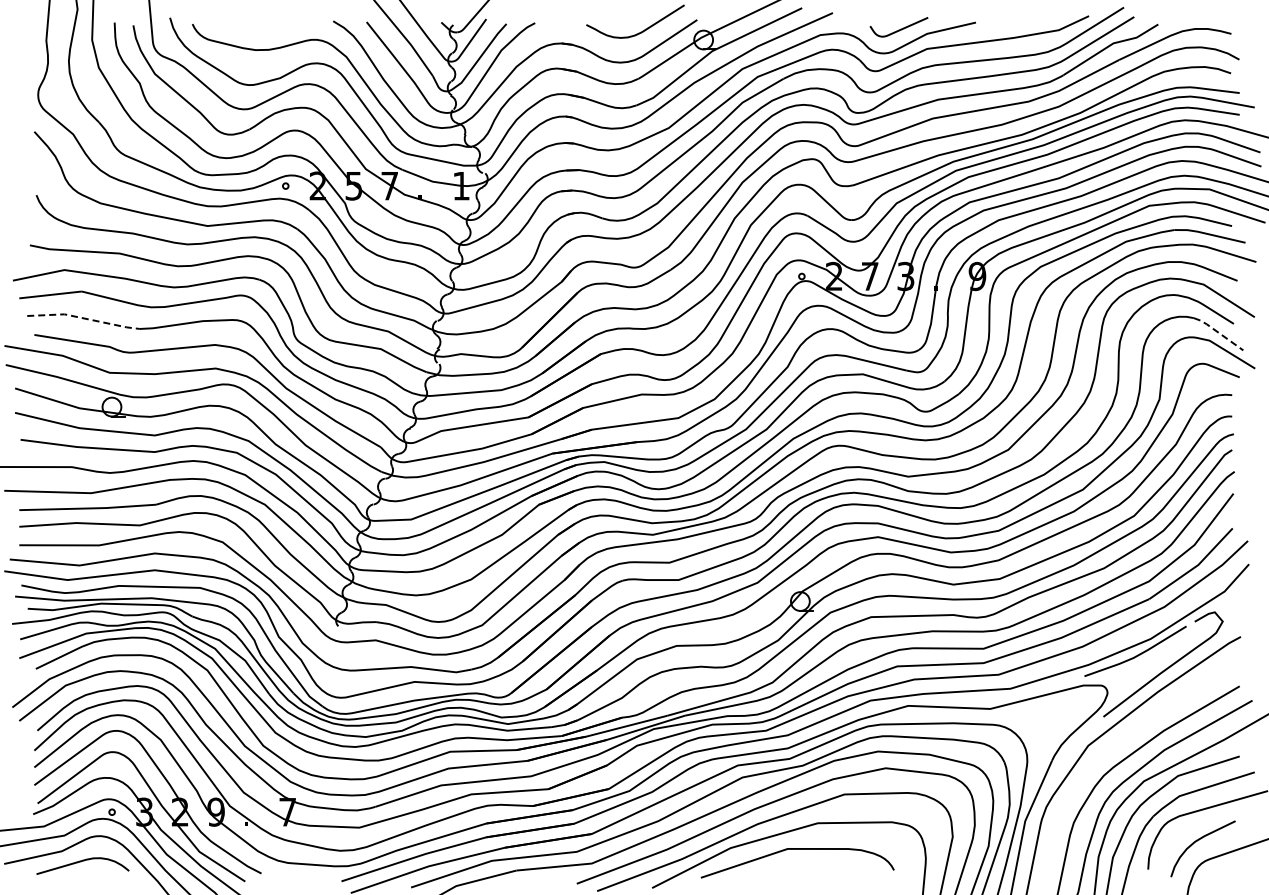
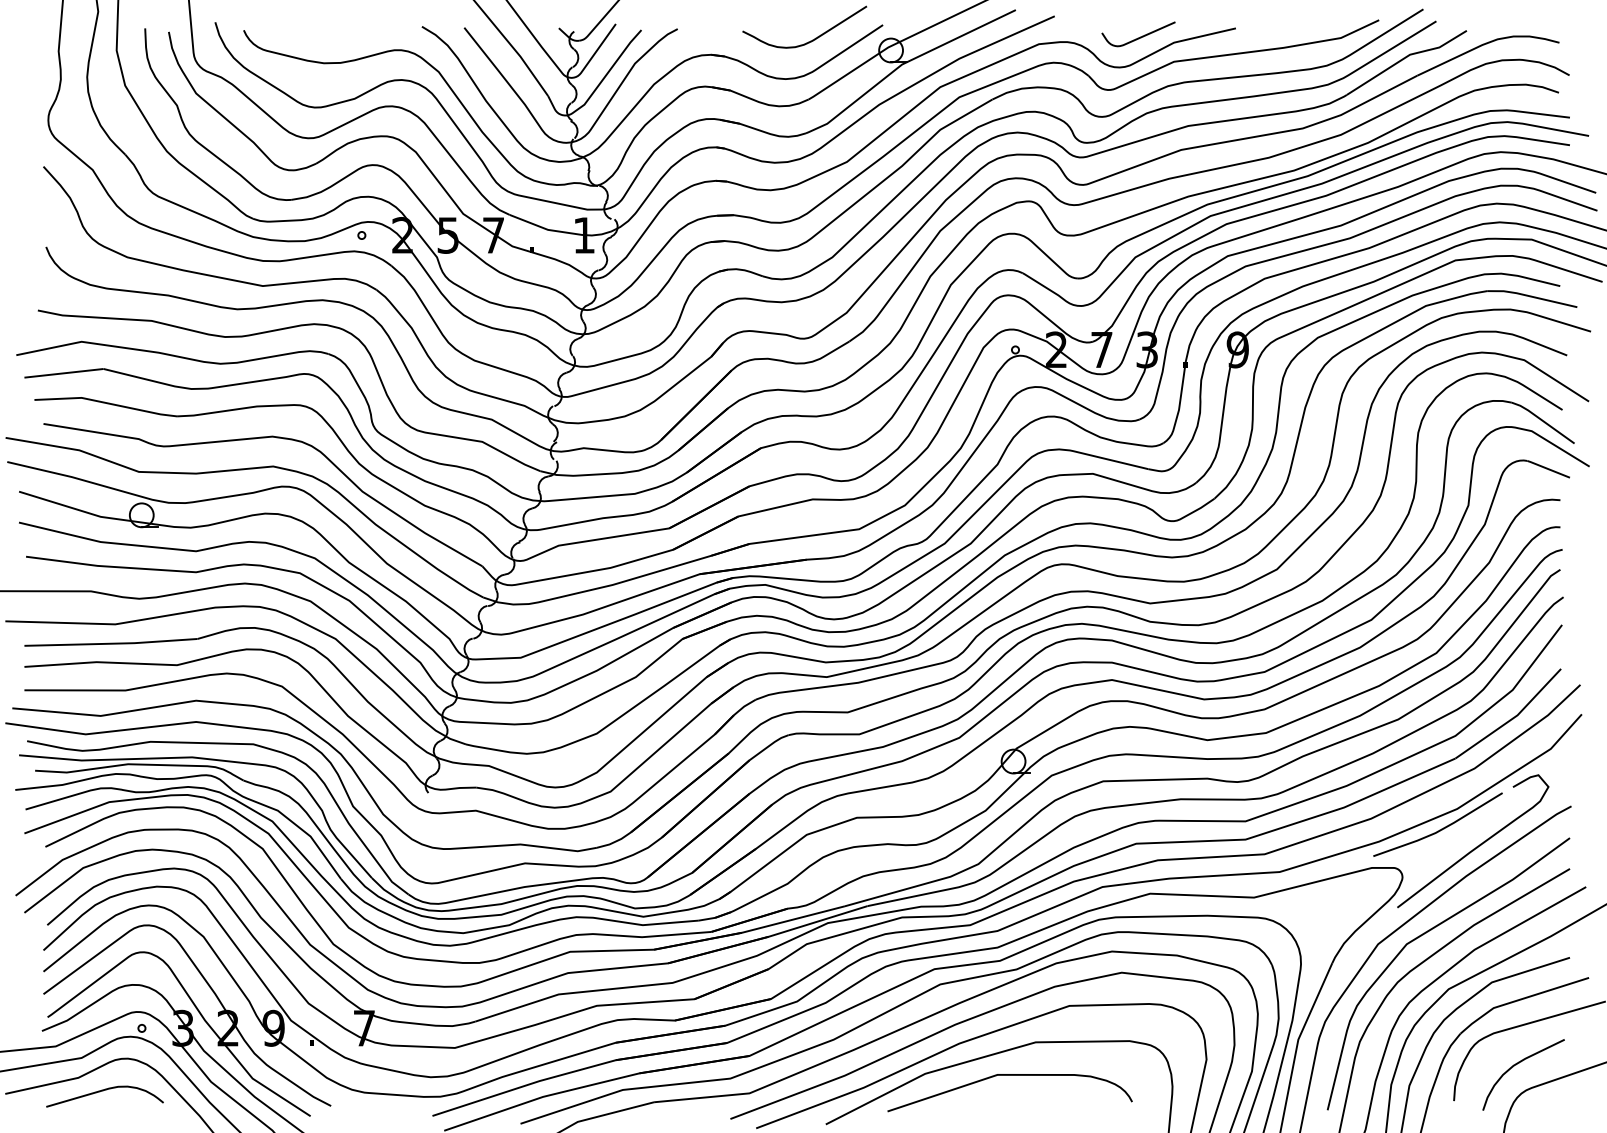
line: (83, 318) -> (105, 403), dashed -> solid
line: (1218, 332) -> (1543, 420), dashed -> solid
curve: (1123, 739) -> (1422, 936), added

